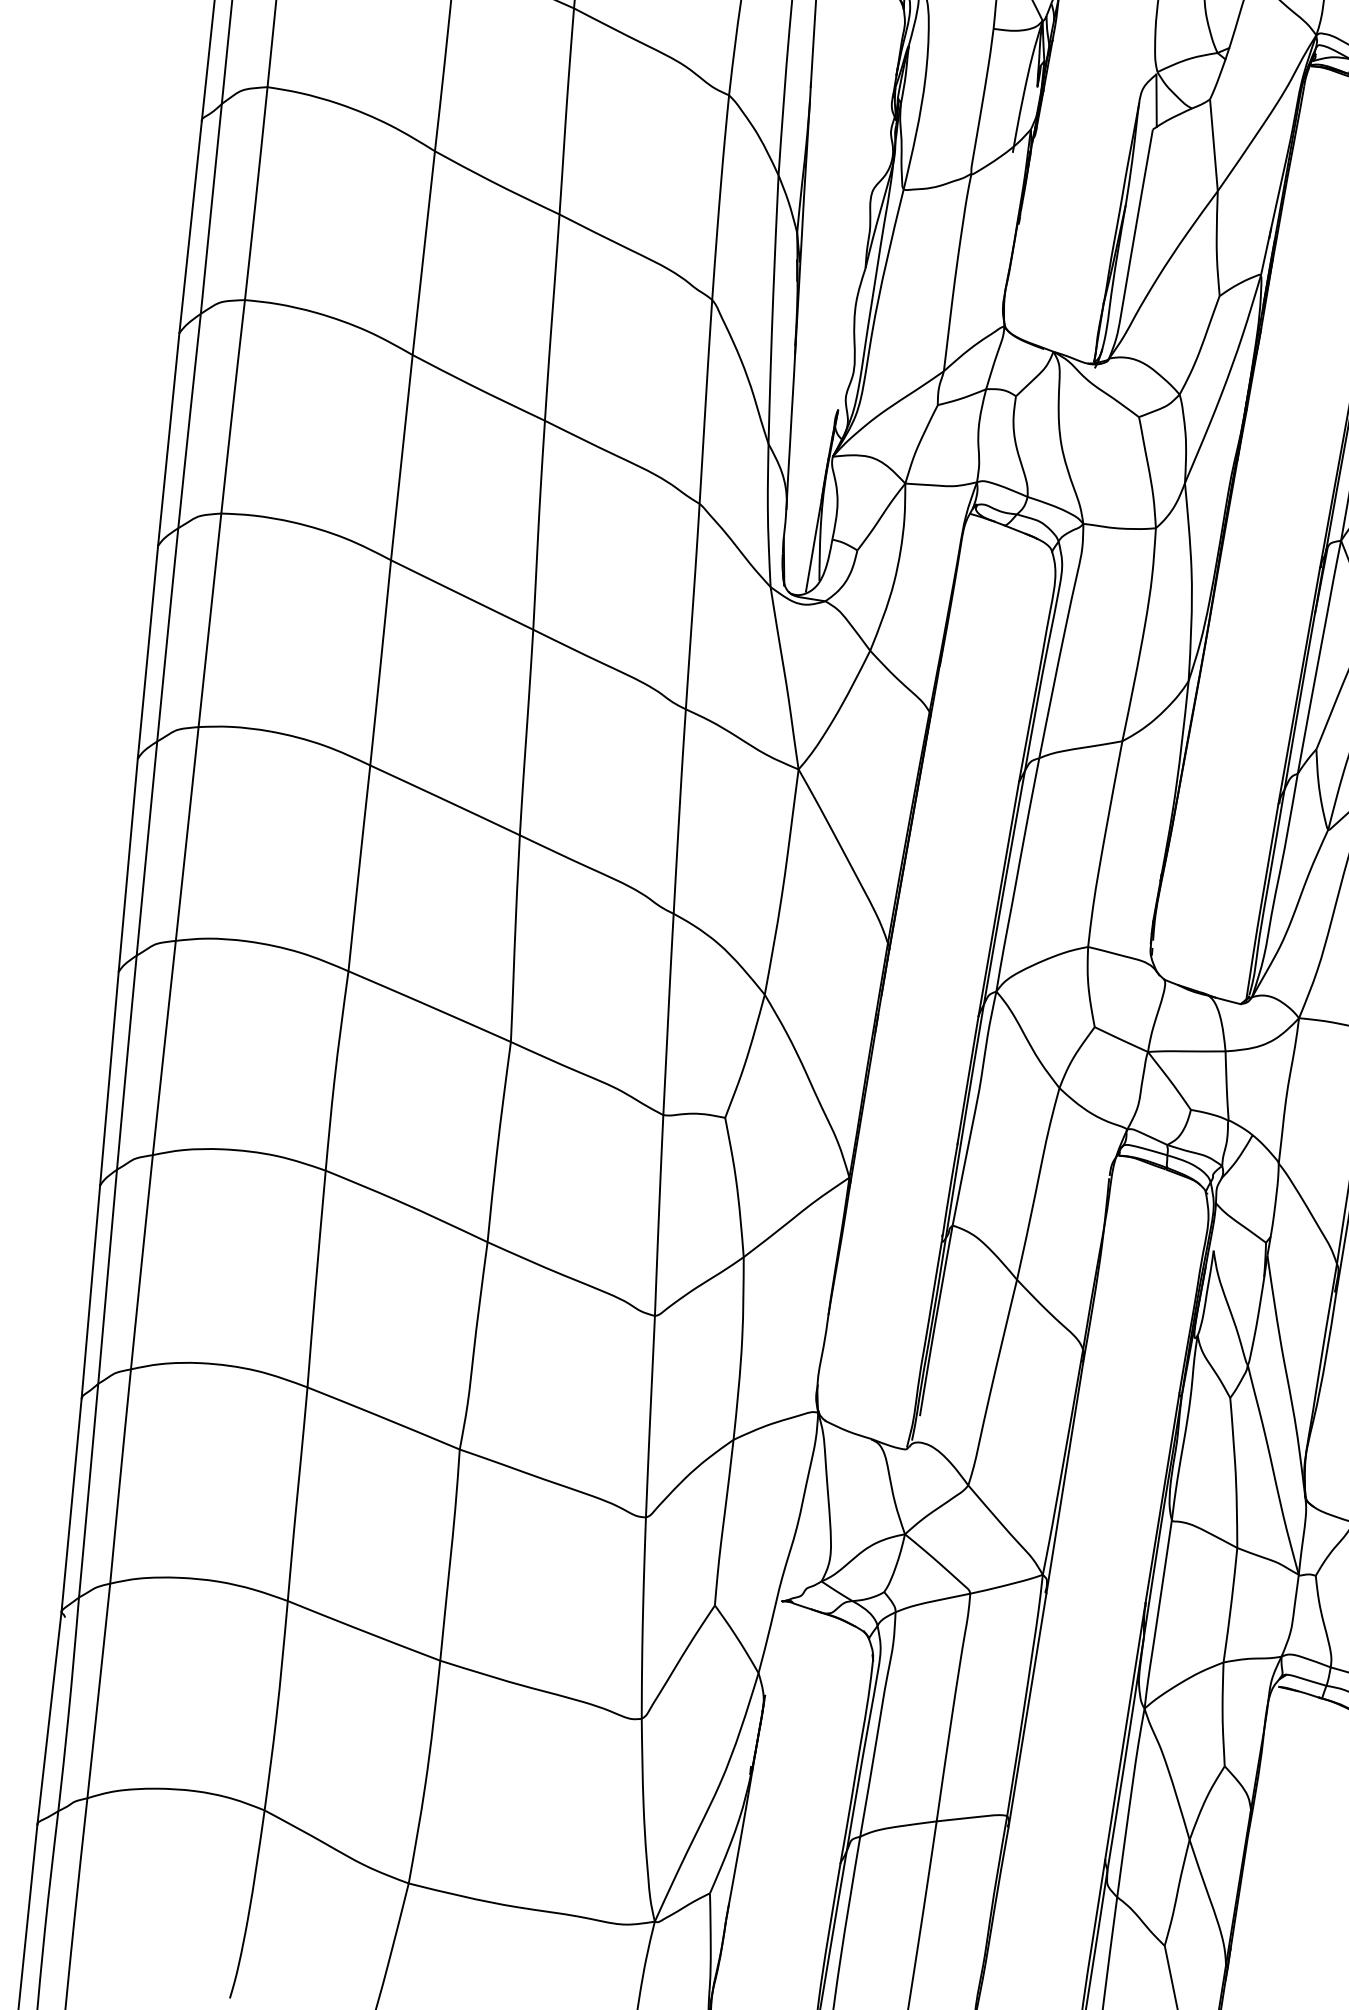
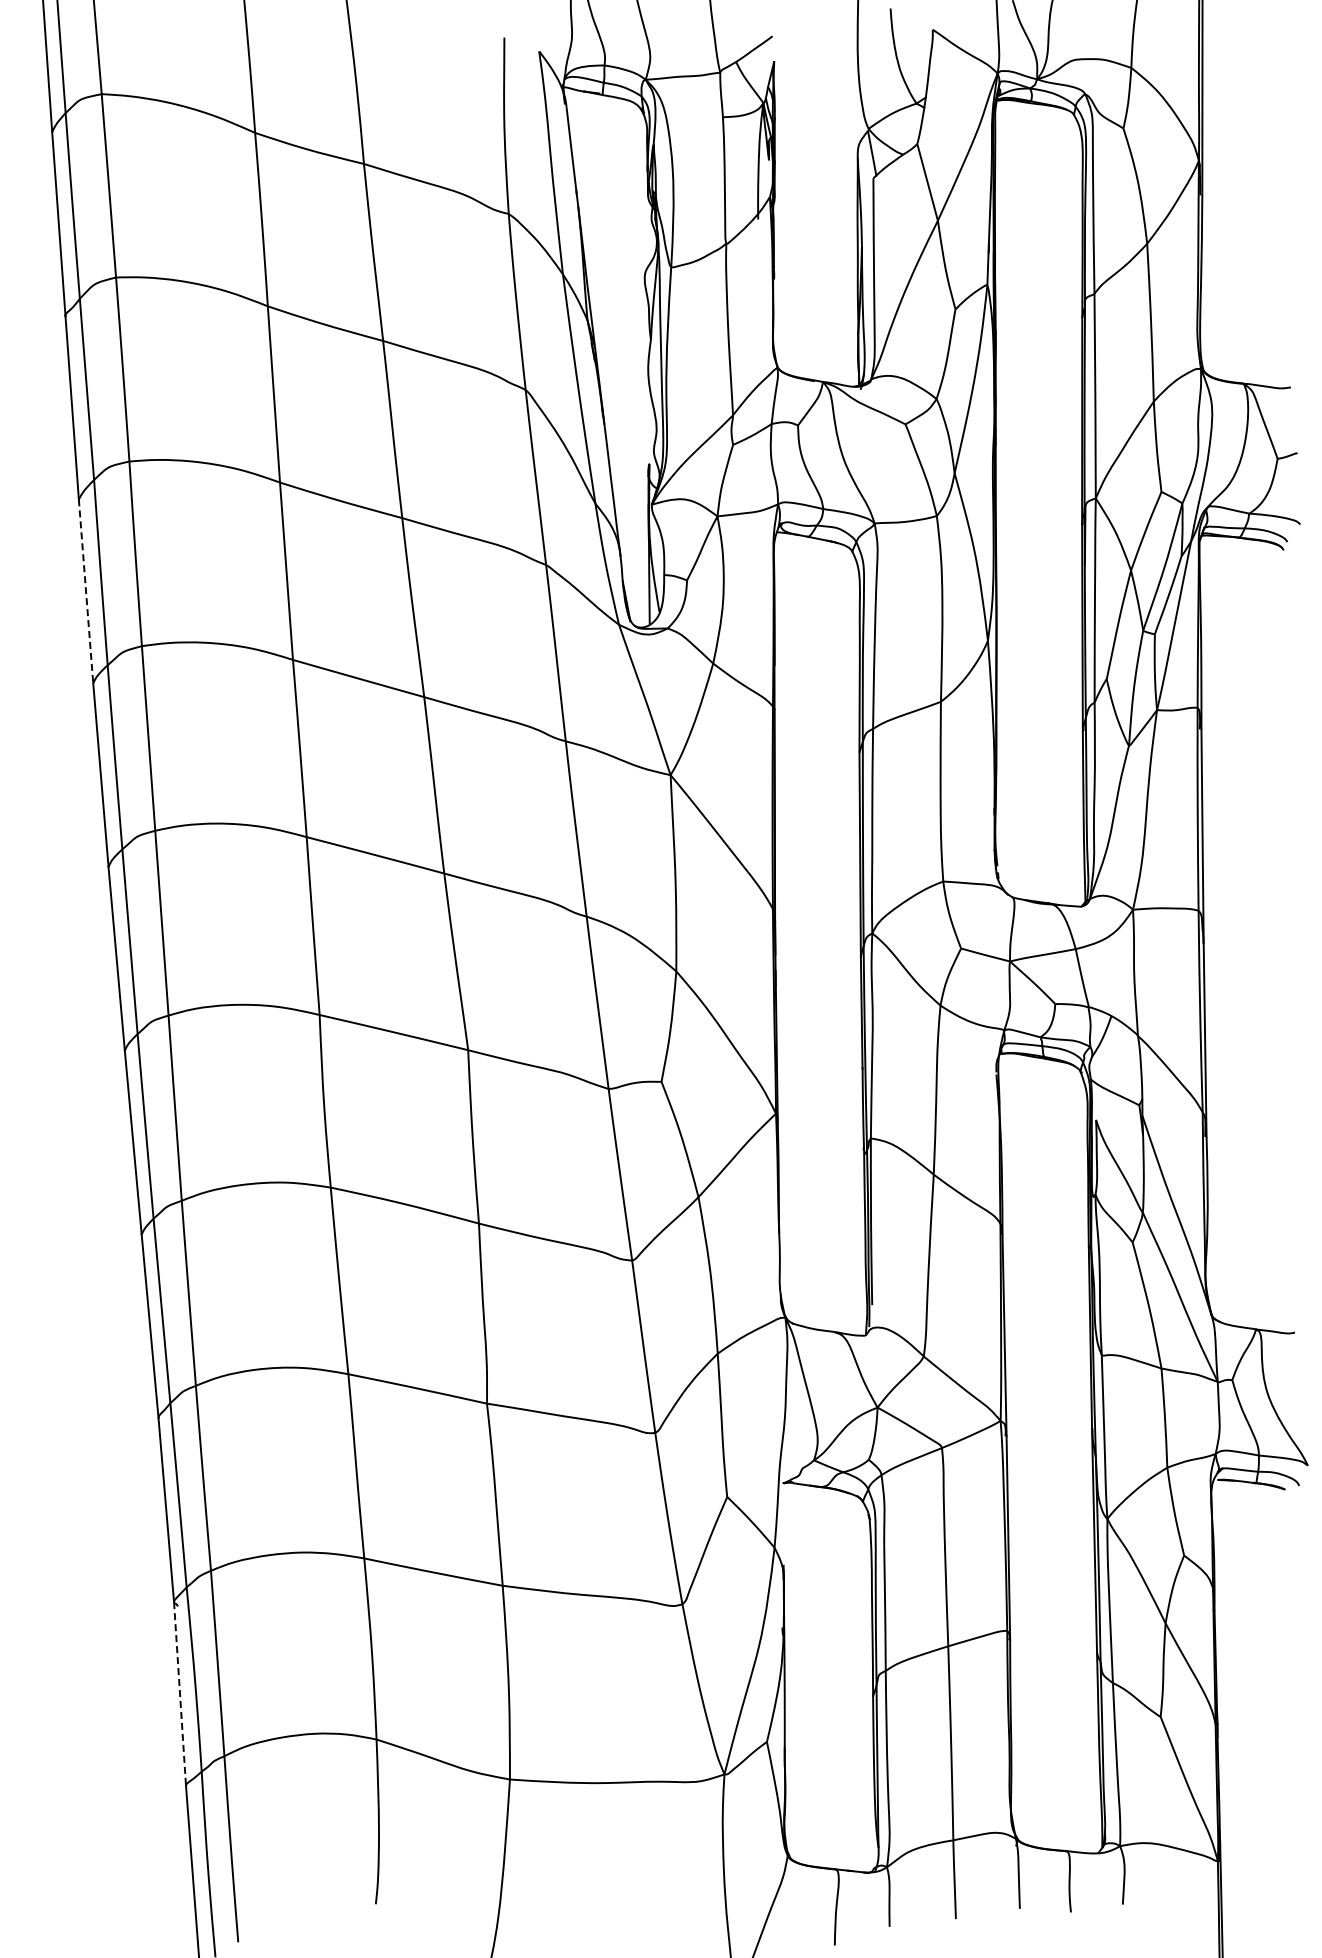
line: (169, 439) -> (86, 591), solid -> dashed
line: (49, 1718) -> (180, 1694), solid -> dashed

